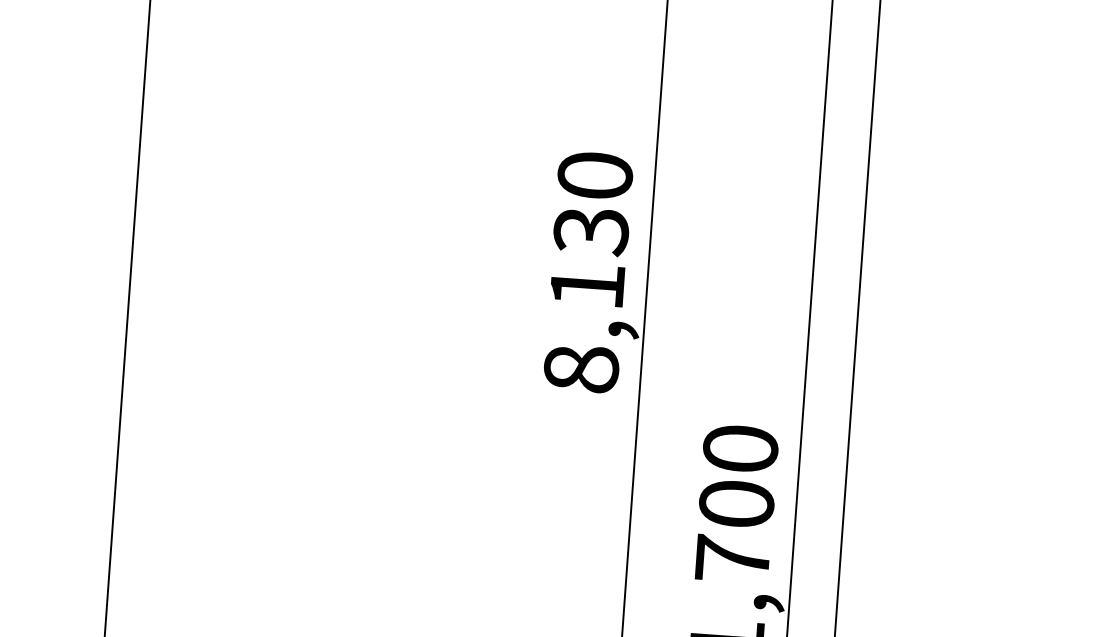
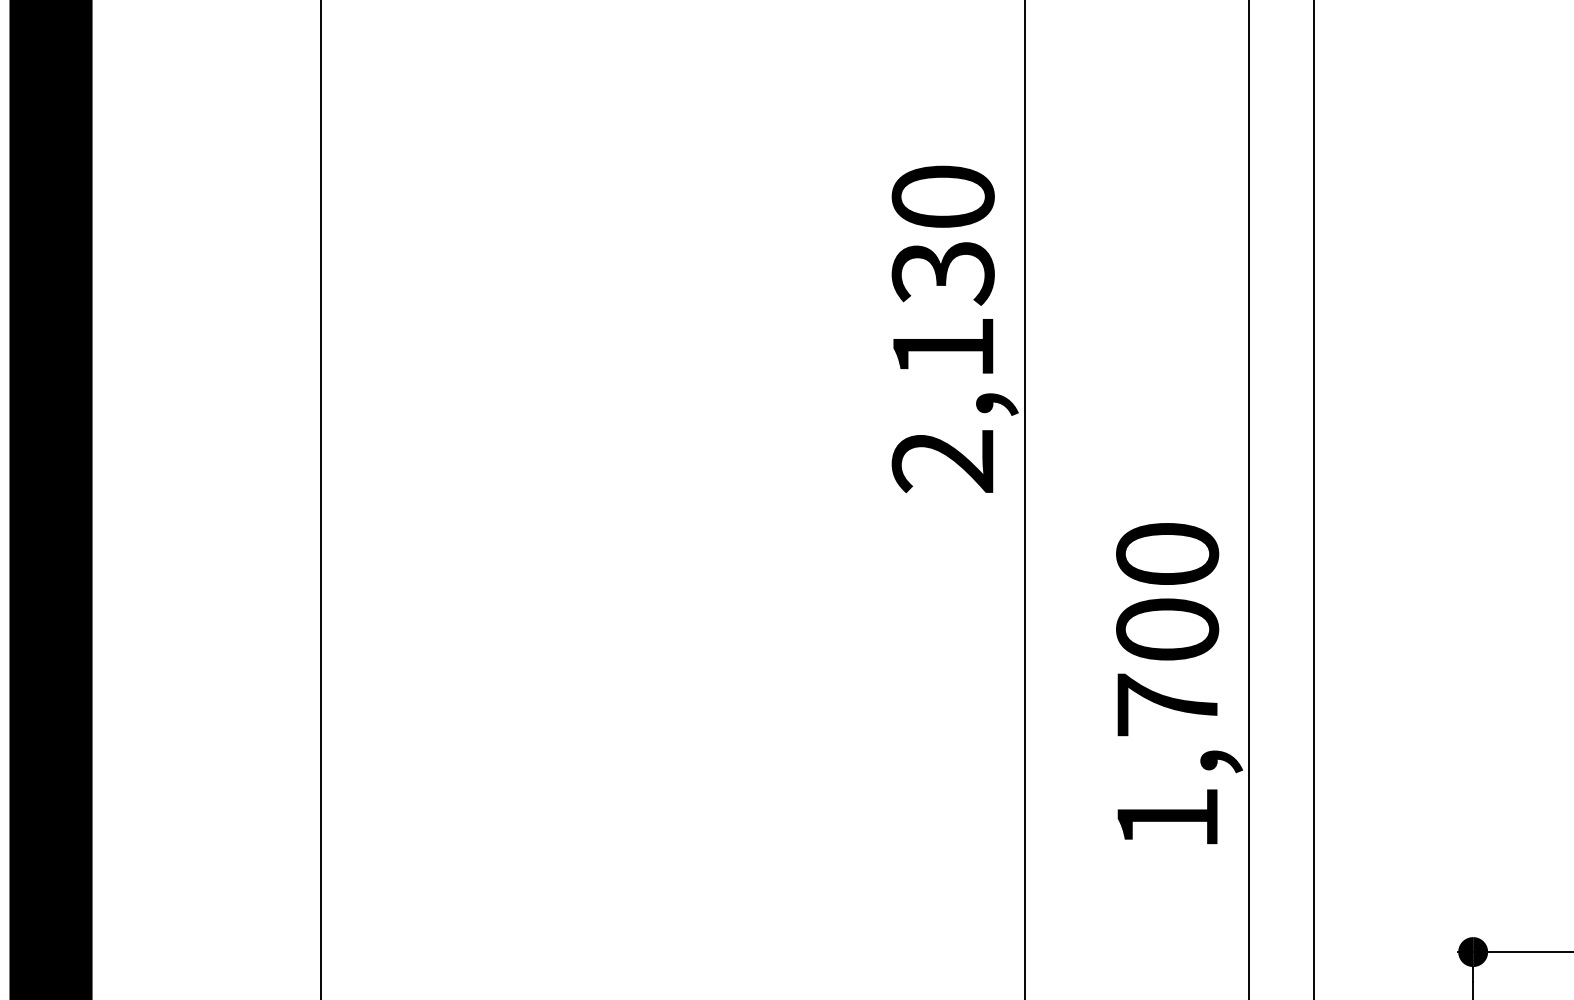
text: (580, 369) -> (942, 461), 8,130 -> 2,130

